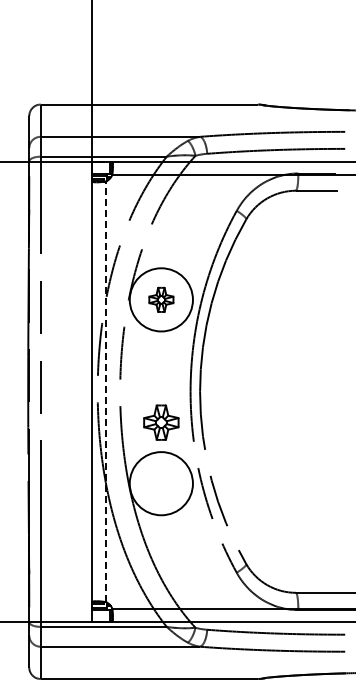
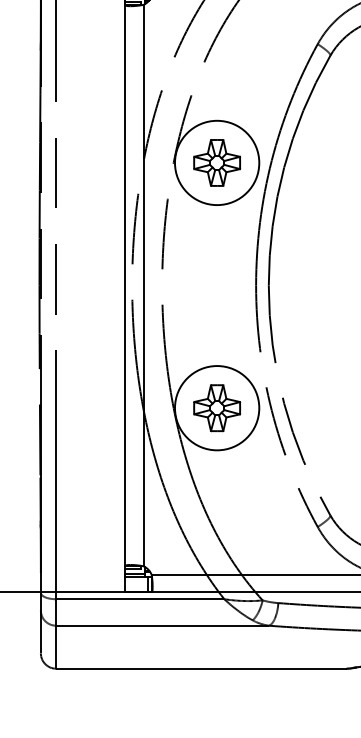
part: (161, 299) -> (217, 162), size x1.43
line: (106, 391) -> (143, 285), dashed -> solid
part: (161, 422) -> (217, 407), moved

